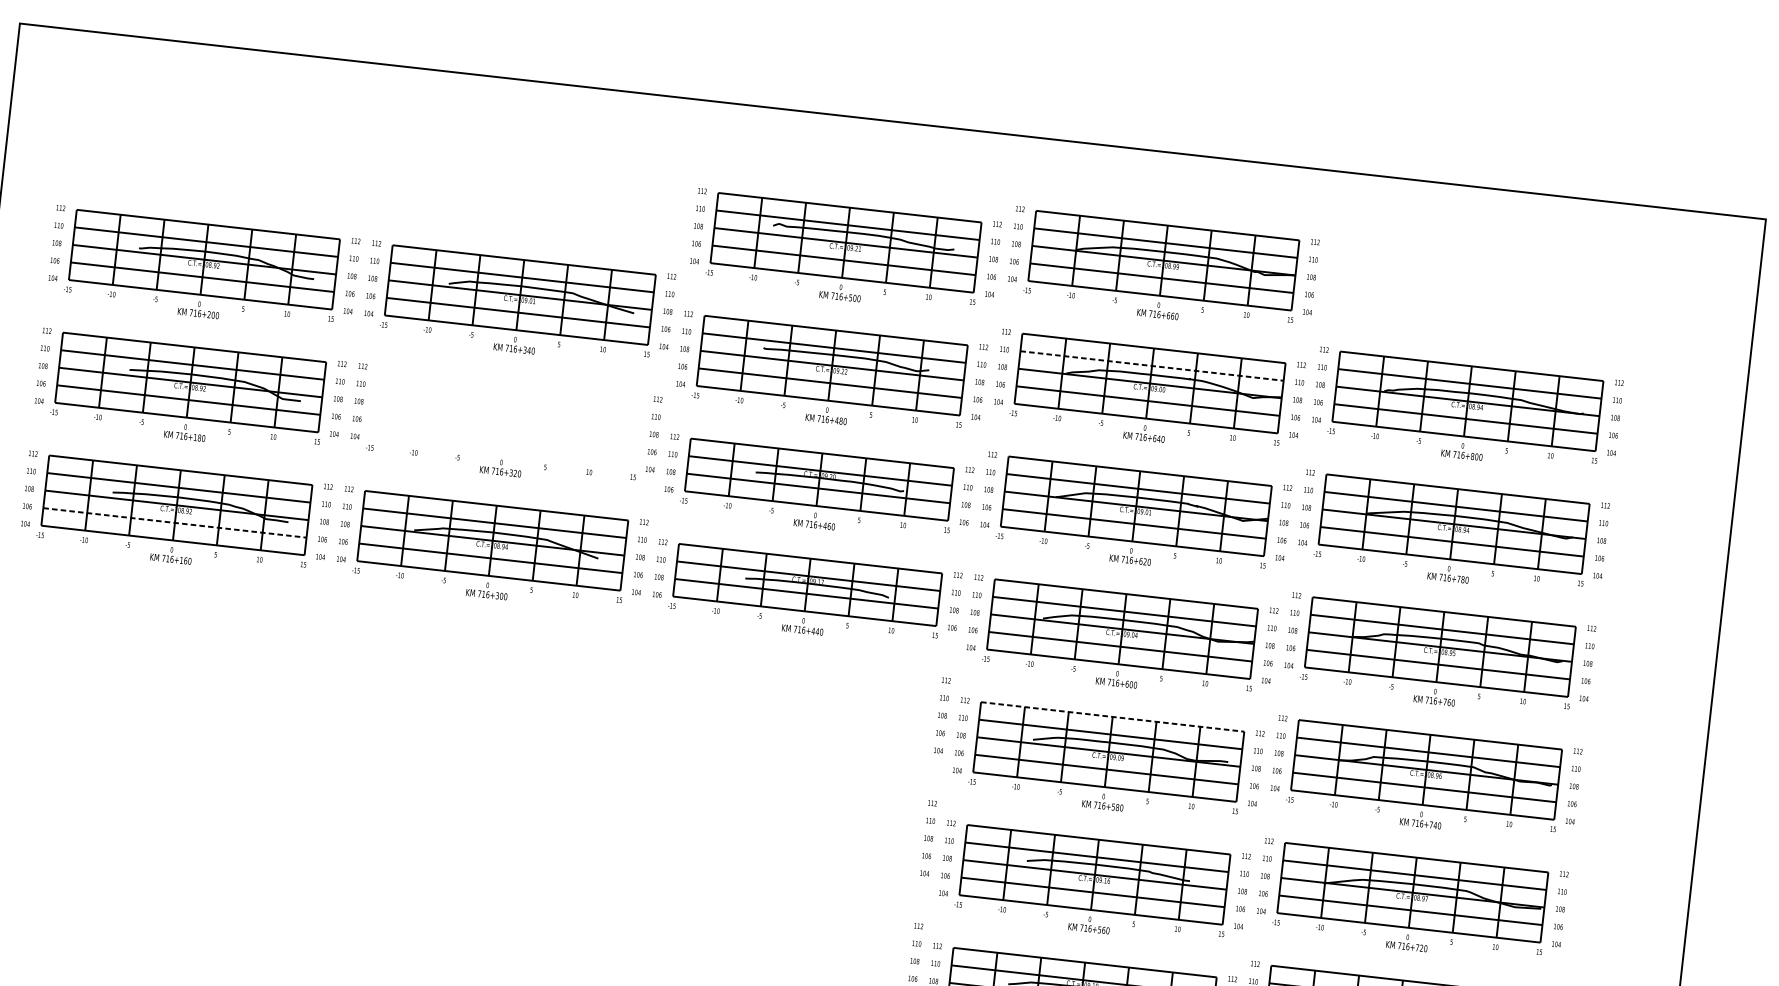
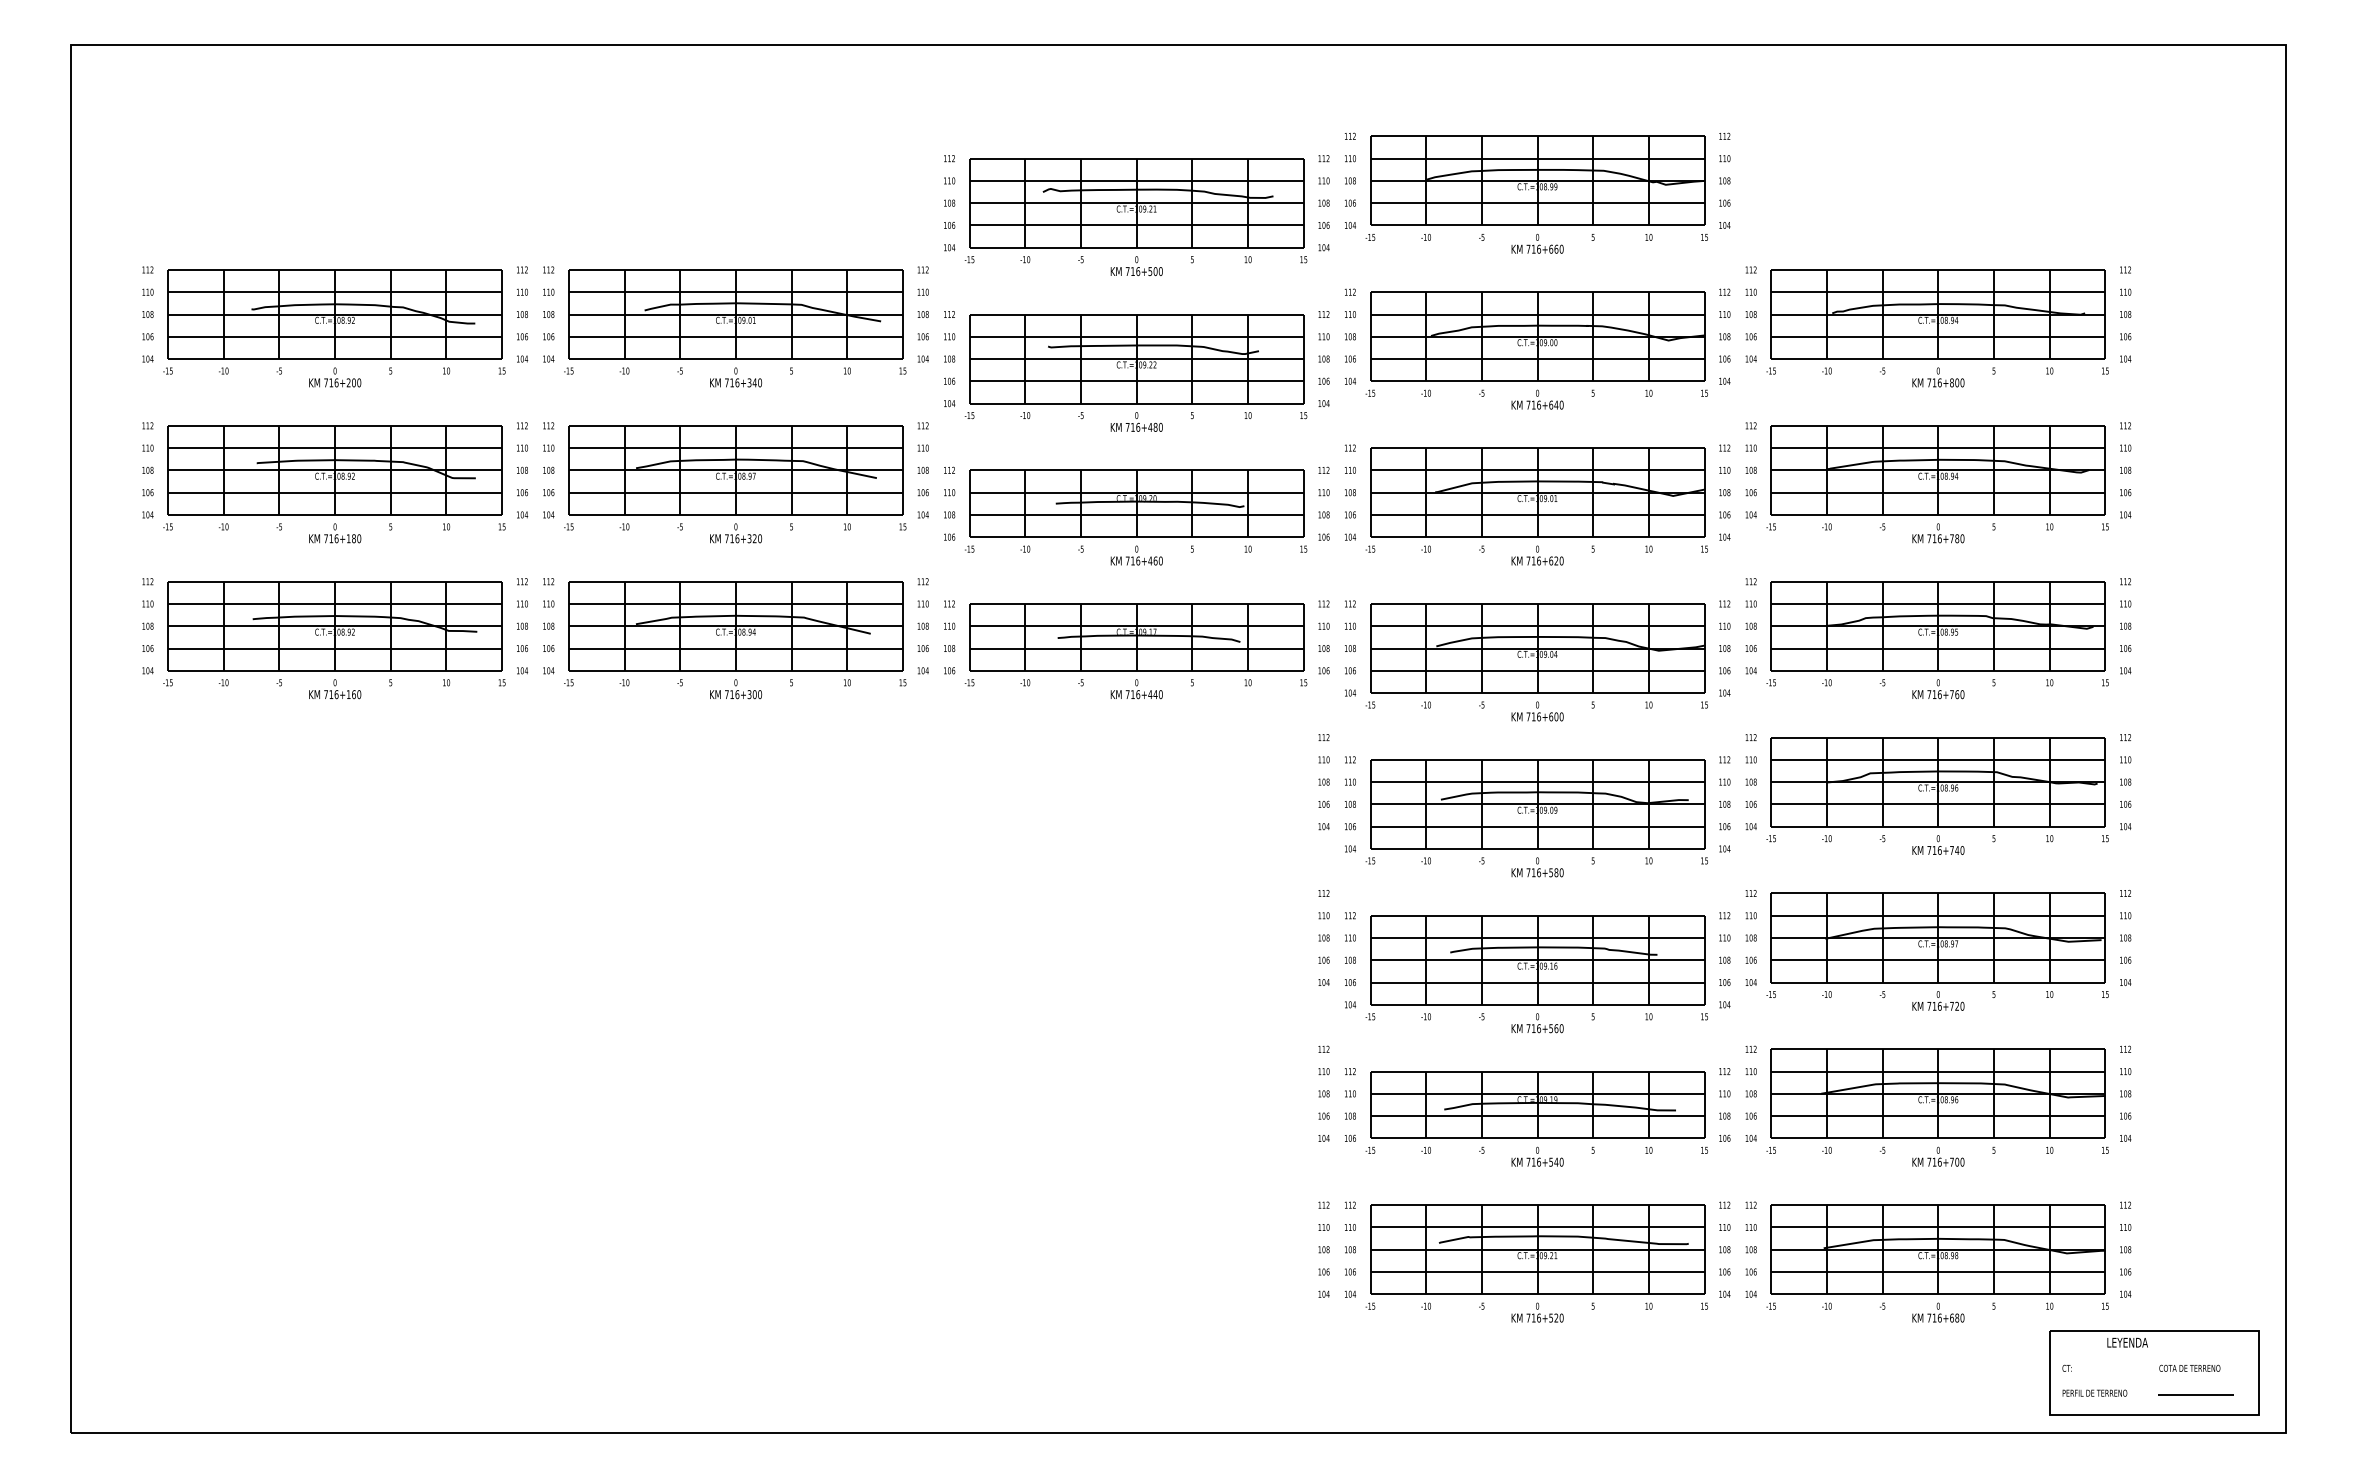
line: (1152, 366) -> (1538, 314), dashed -> solid
part: (506, 418) -> (735, 470), added
line: (175, 522) -> (335, 648), dashed -> solid
line: (1113, 716) -> (1538, 759), dashed -> solid

